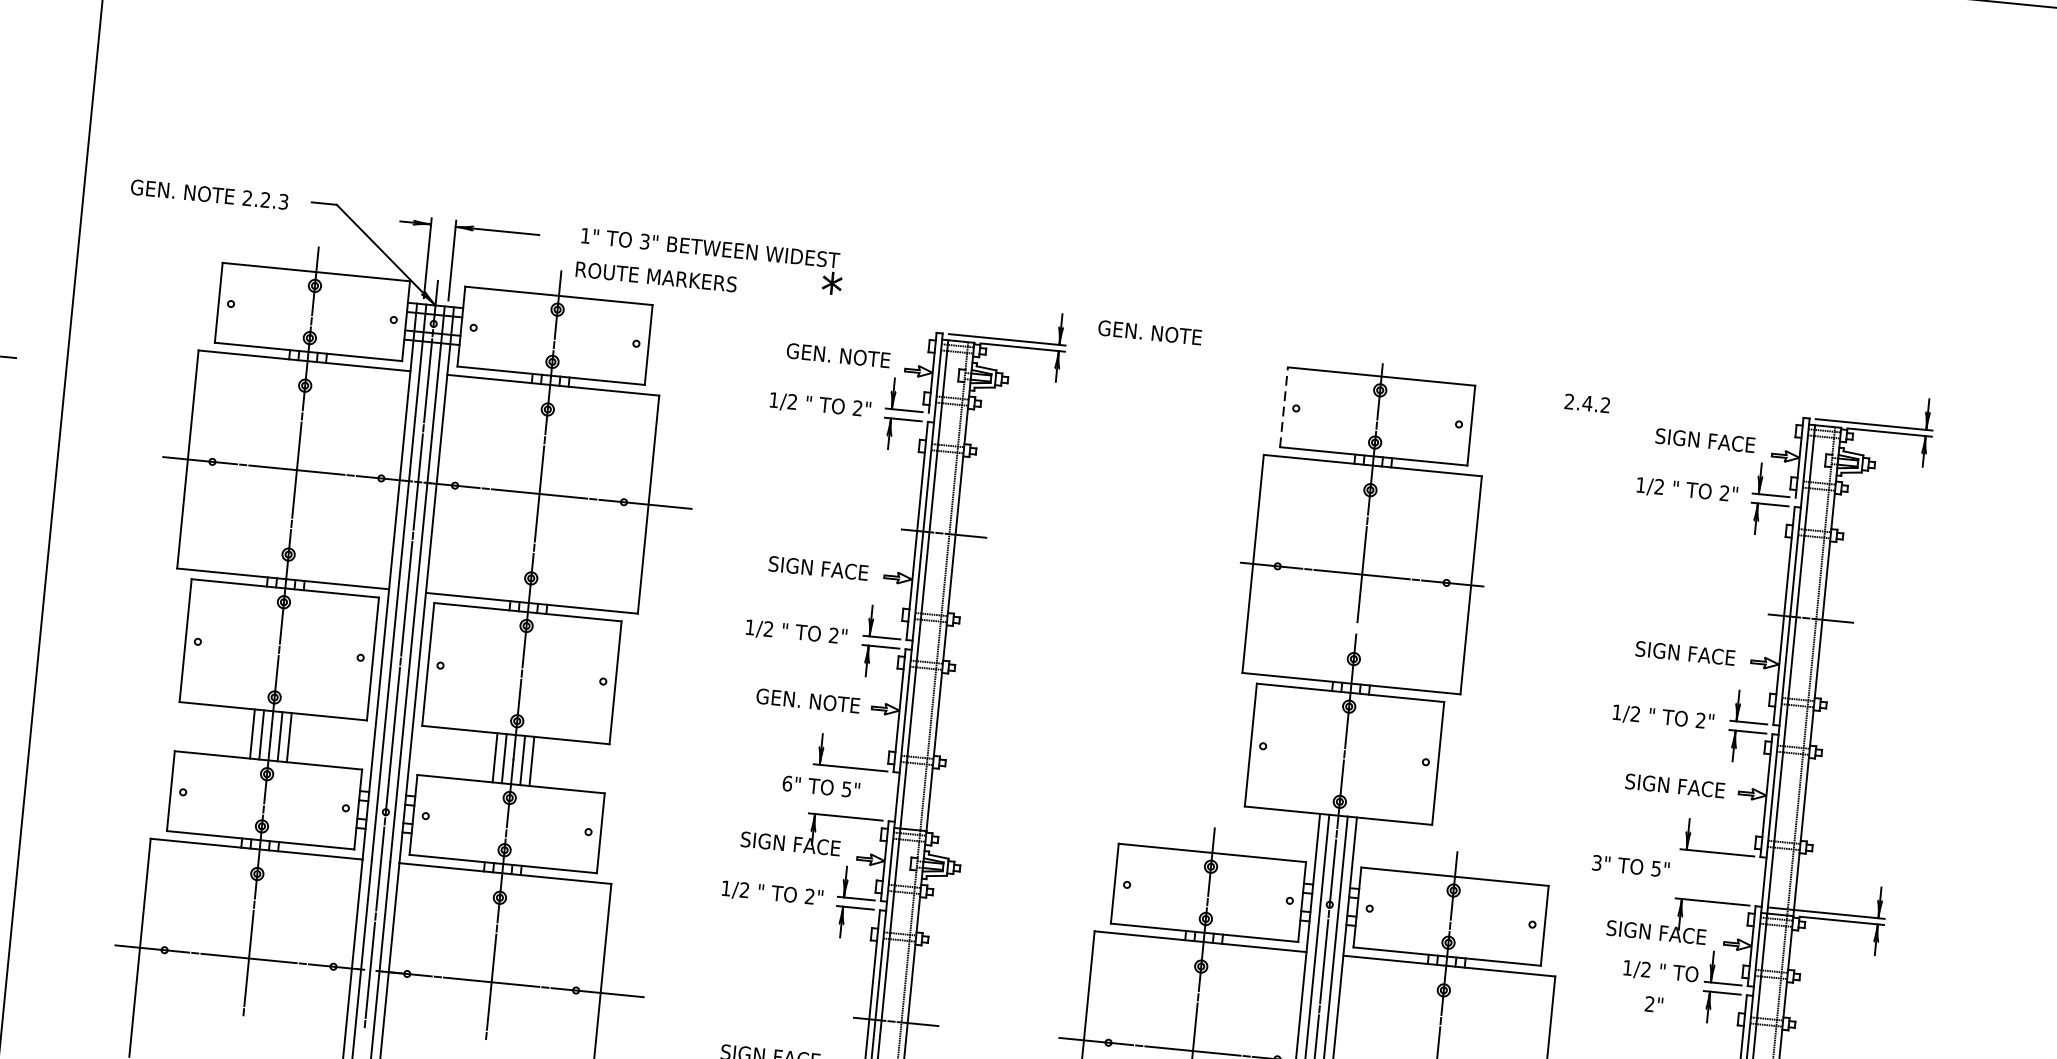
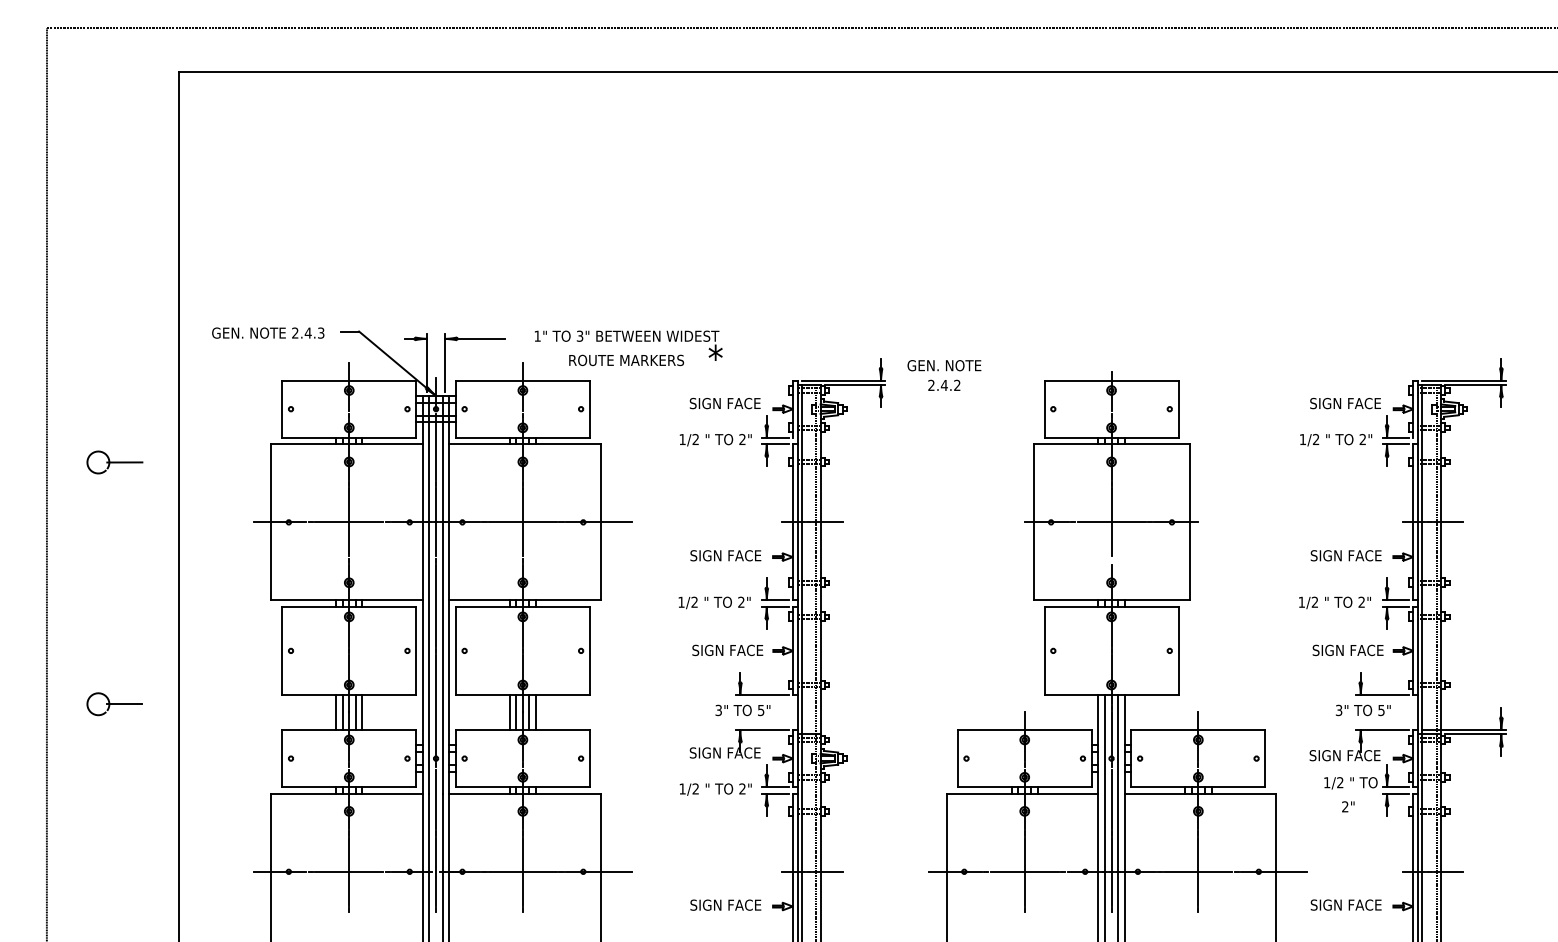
text: (264, 199) -> (307, 332), 2.2.3 -> 2.4.3
text: (656, 277) -> (626, 360), moved
text: (838, 355) -> (725, 403), GEN. NOTE -> SIGN FACE
text: (1587, 402) -> (944, 384), moved
line: (1283, 407) -> (1044, 409), dashed -> solid
text: (807, 701) -> (727, 650), GEN. NOTE -> SIGN FACE
text: (787, 783) -> (718, 710), 6" -> 3"
text: (1631, 866) -> (1363, 710), moved

